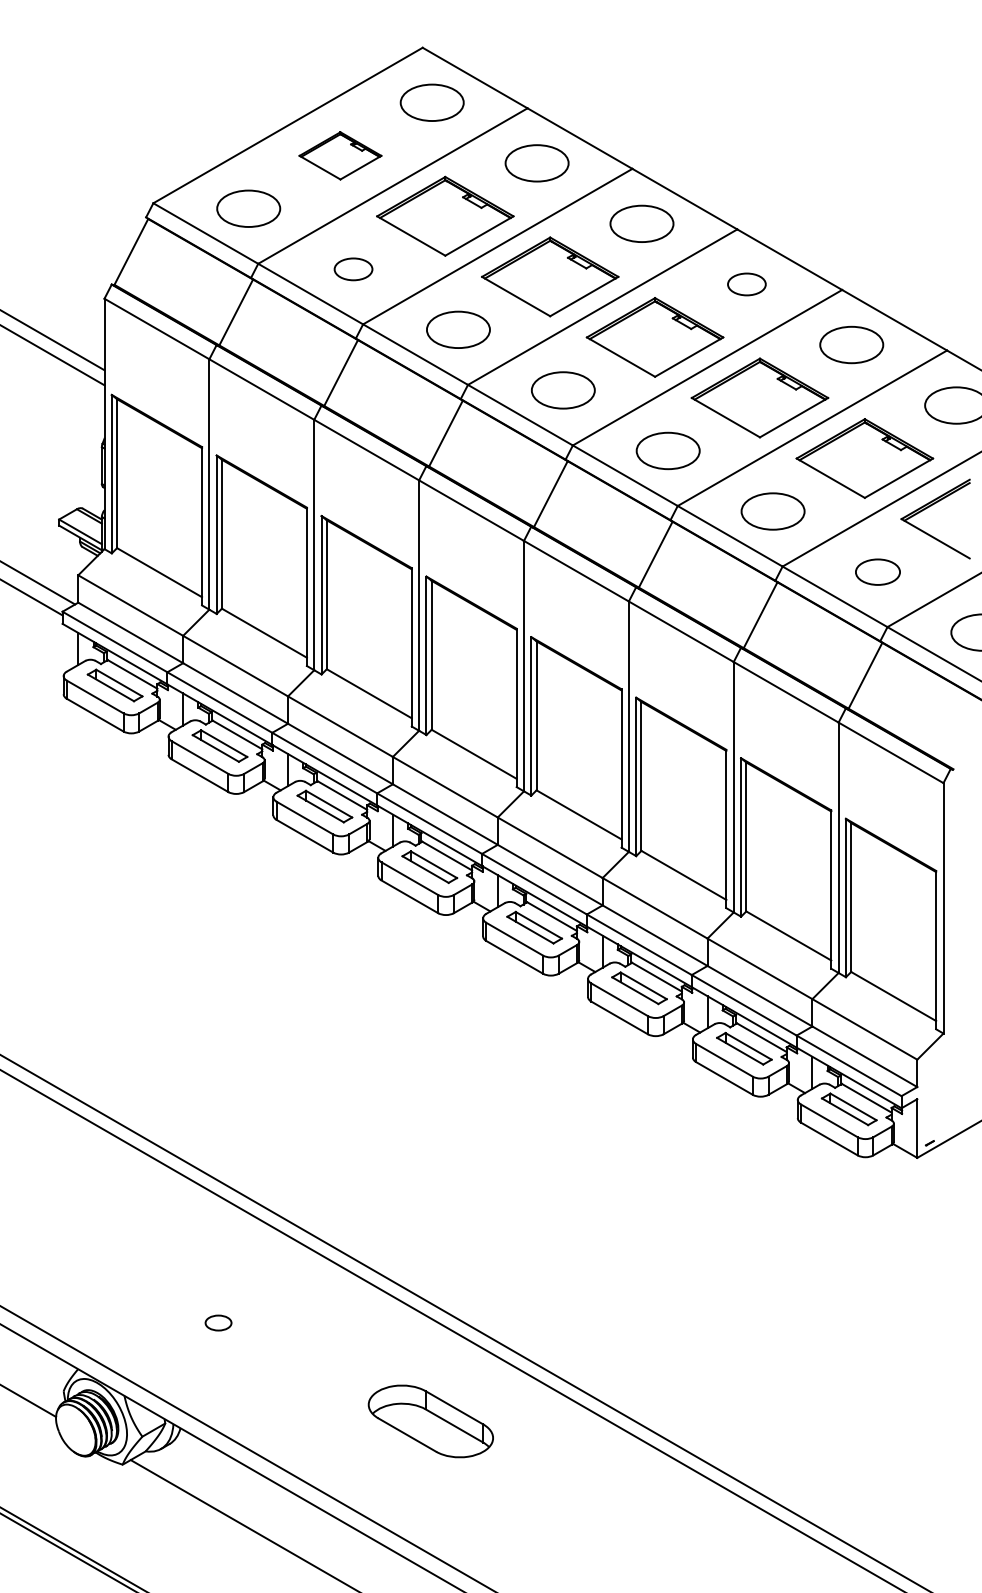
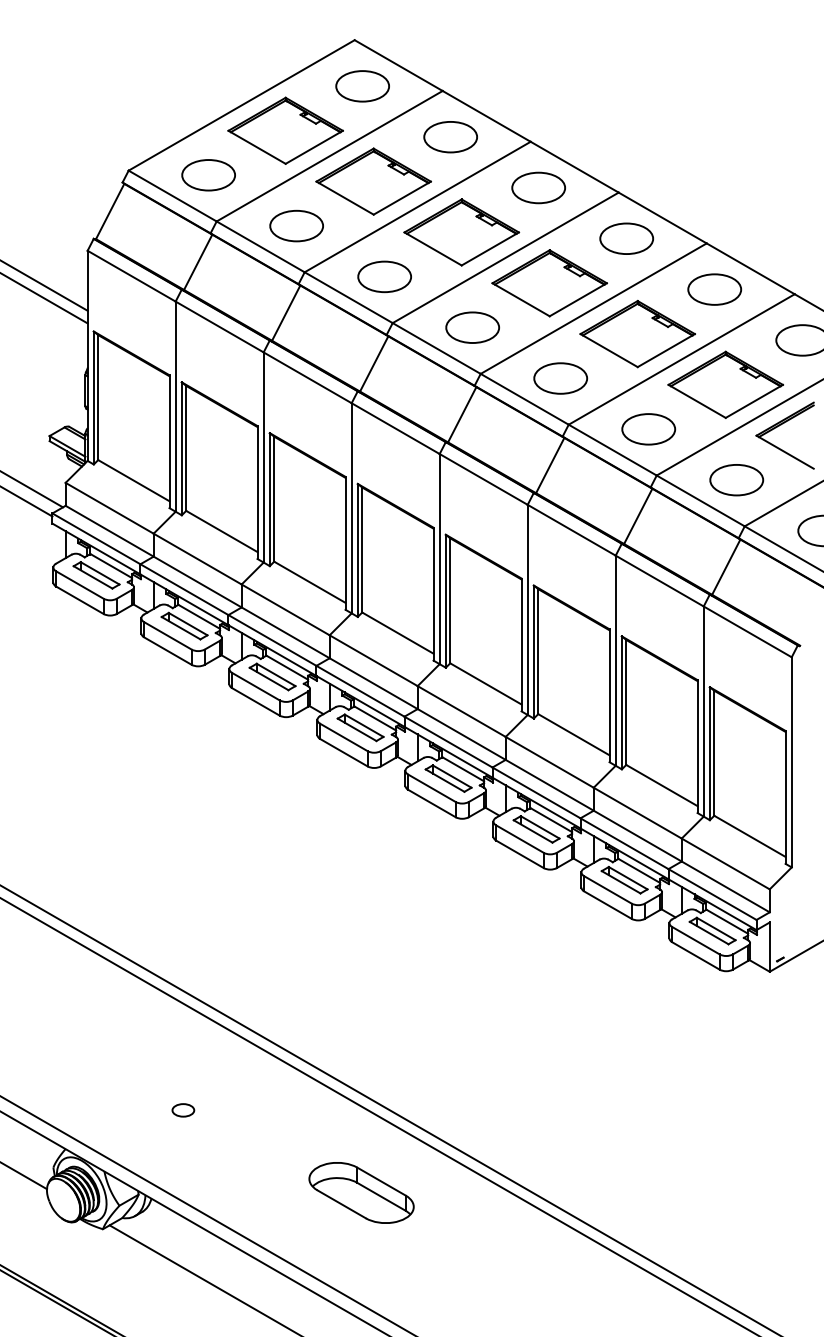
part: (340, 155) -> (285, 130), size x1.67
part: (353, 269) -> (296, 226), size x1.67
part: (746, 284) -> (626, 238), size x1.67
part: (877, 572) -> (736, 480), size x1.43

